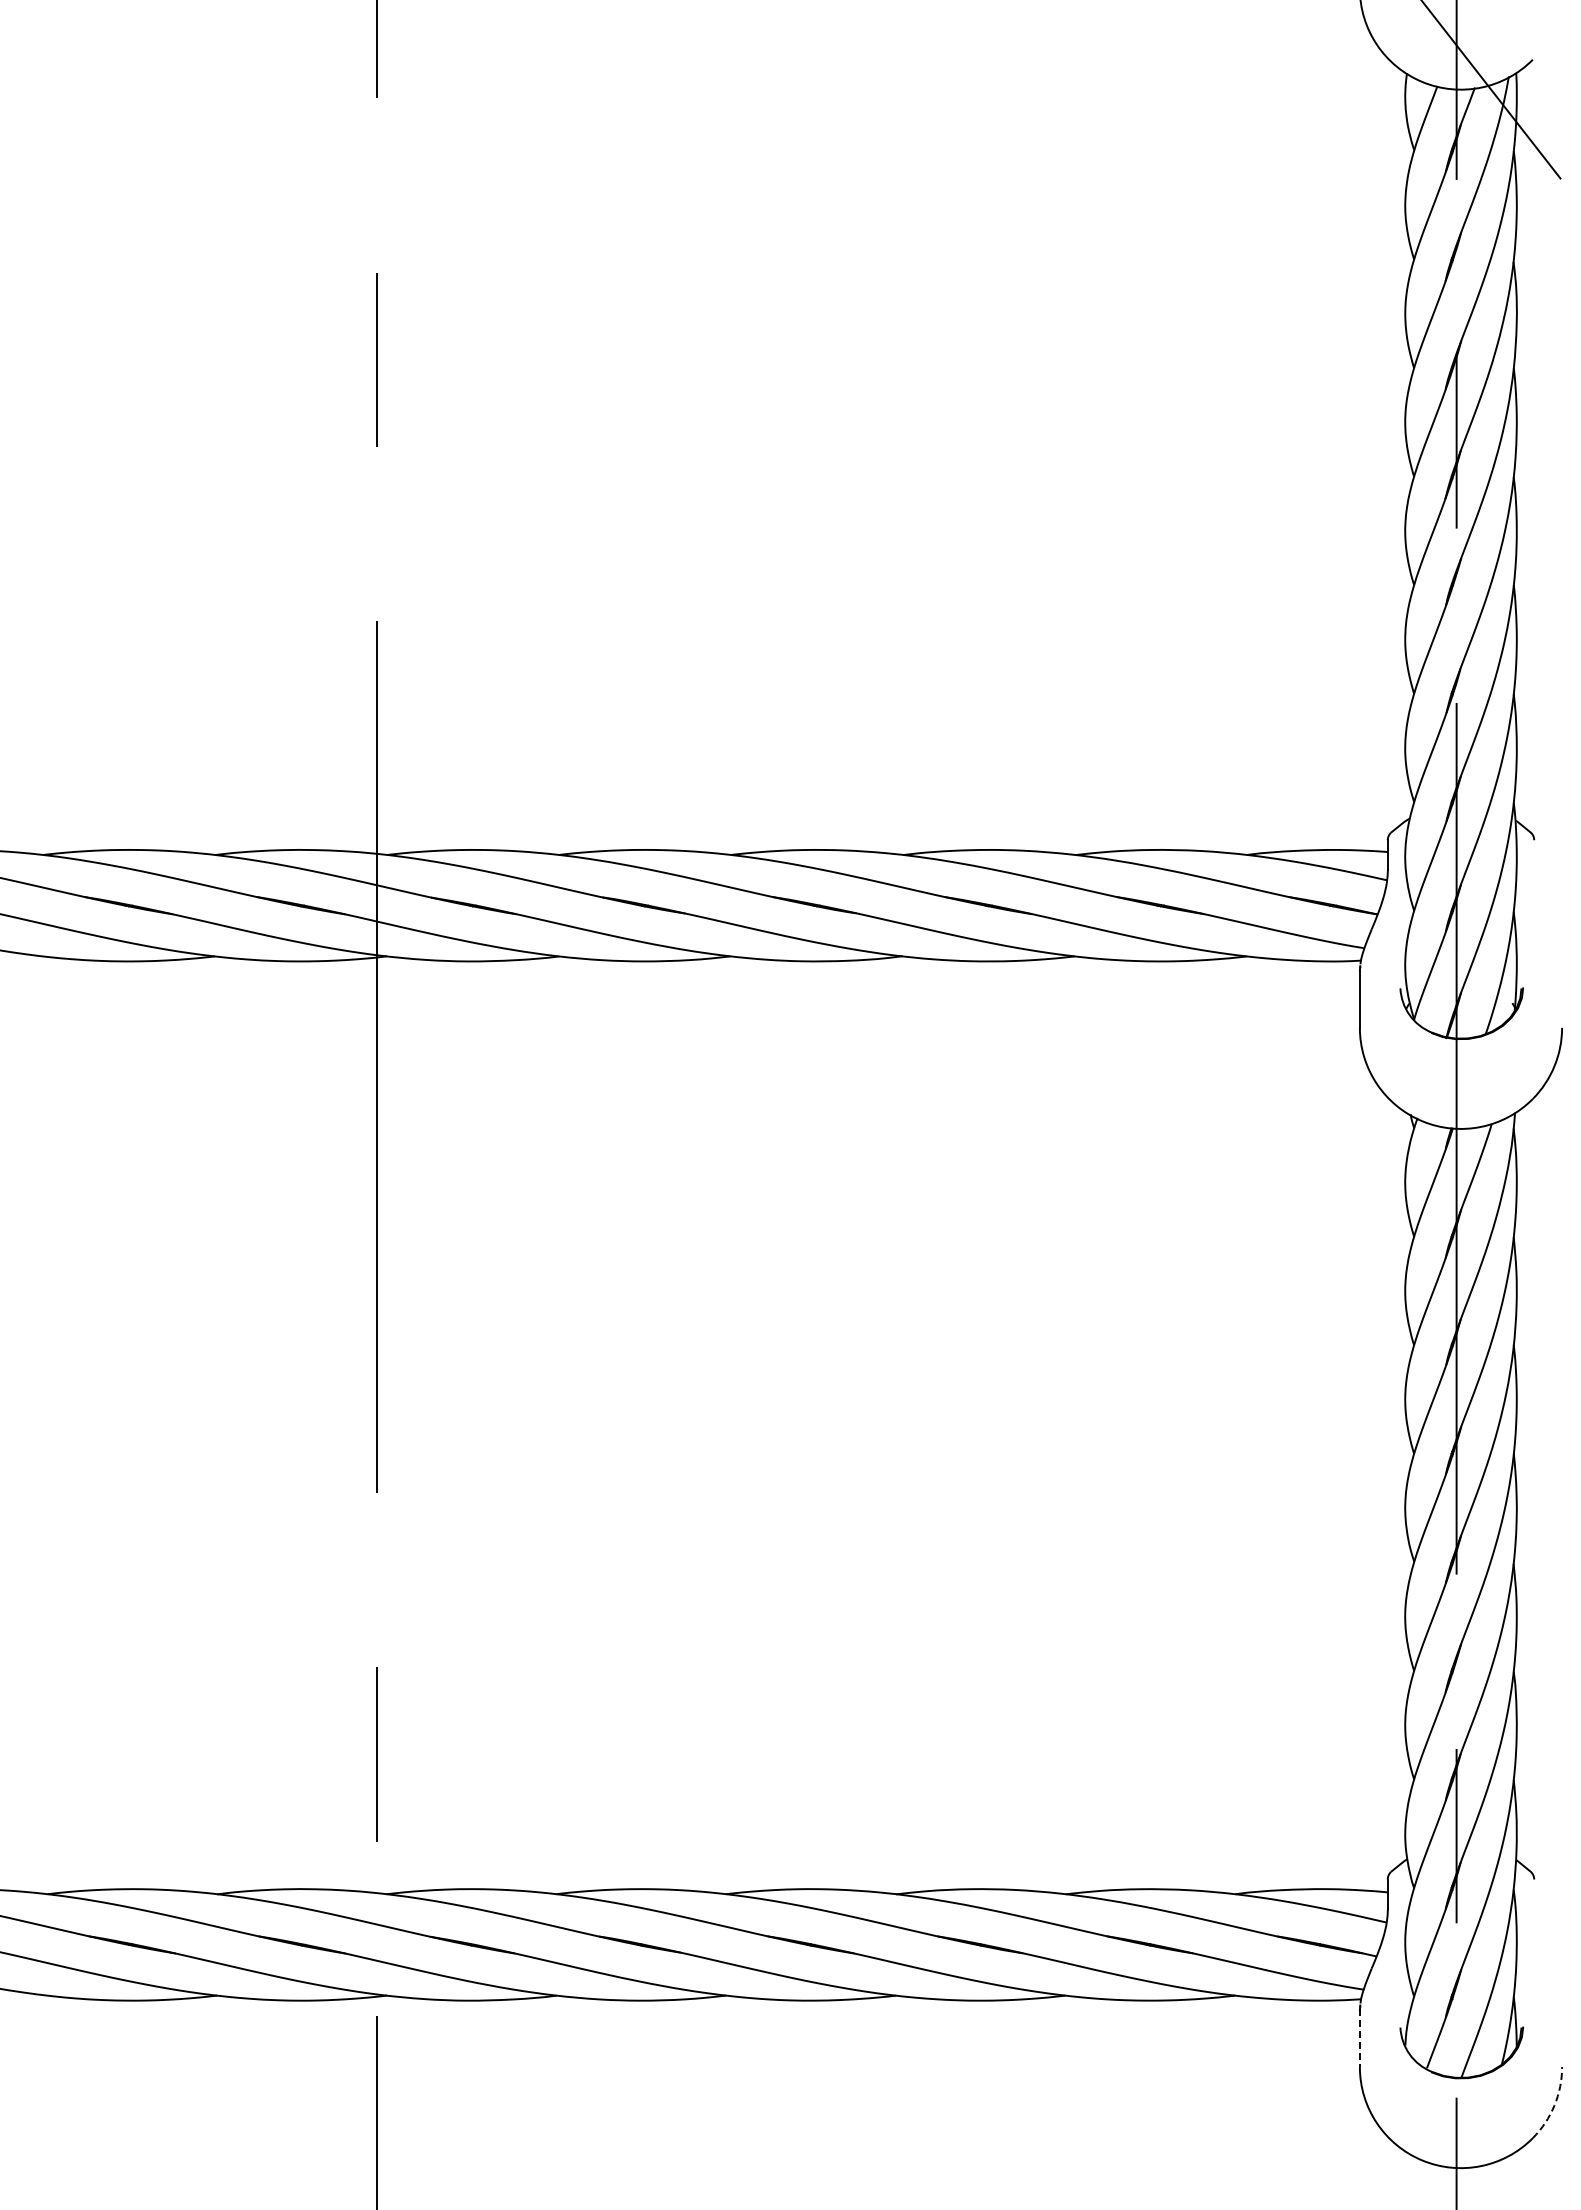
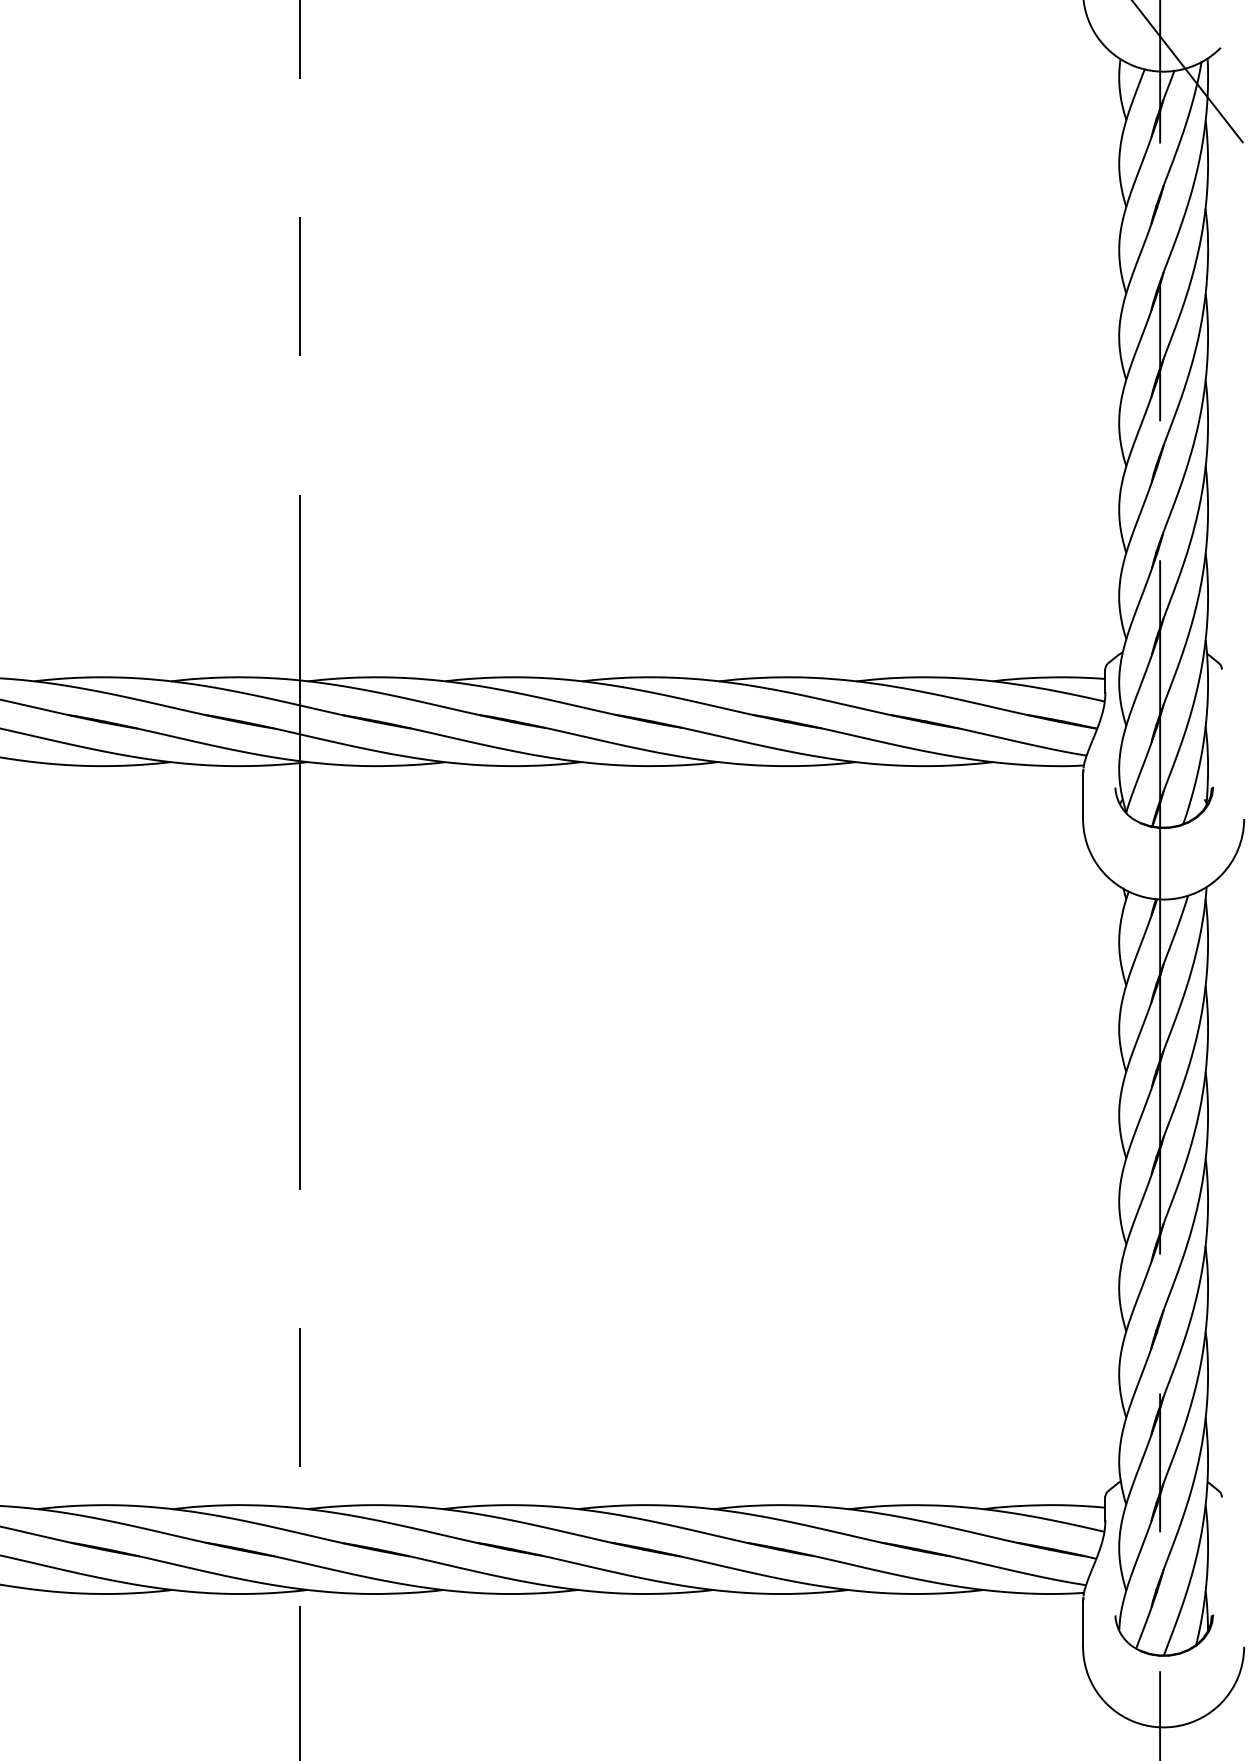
line: (1359, 2038) -> (1082, 1624), dashed -> solid
arc: (1554, 2105) -> (1238, 1677), dashed -> solid

